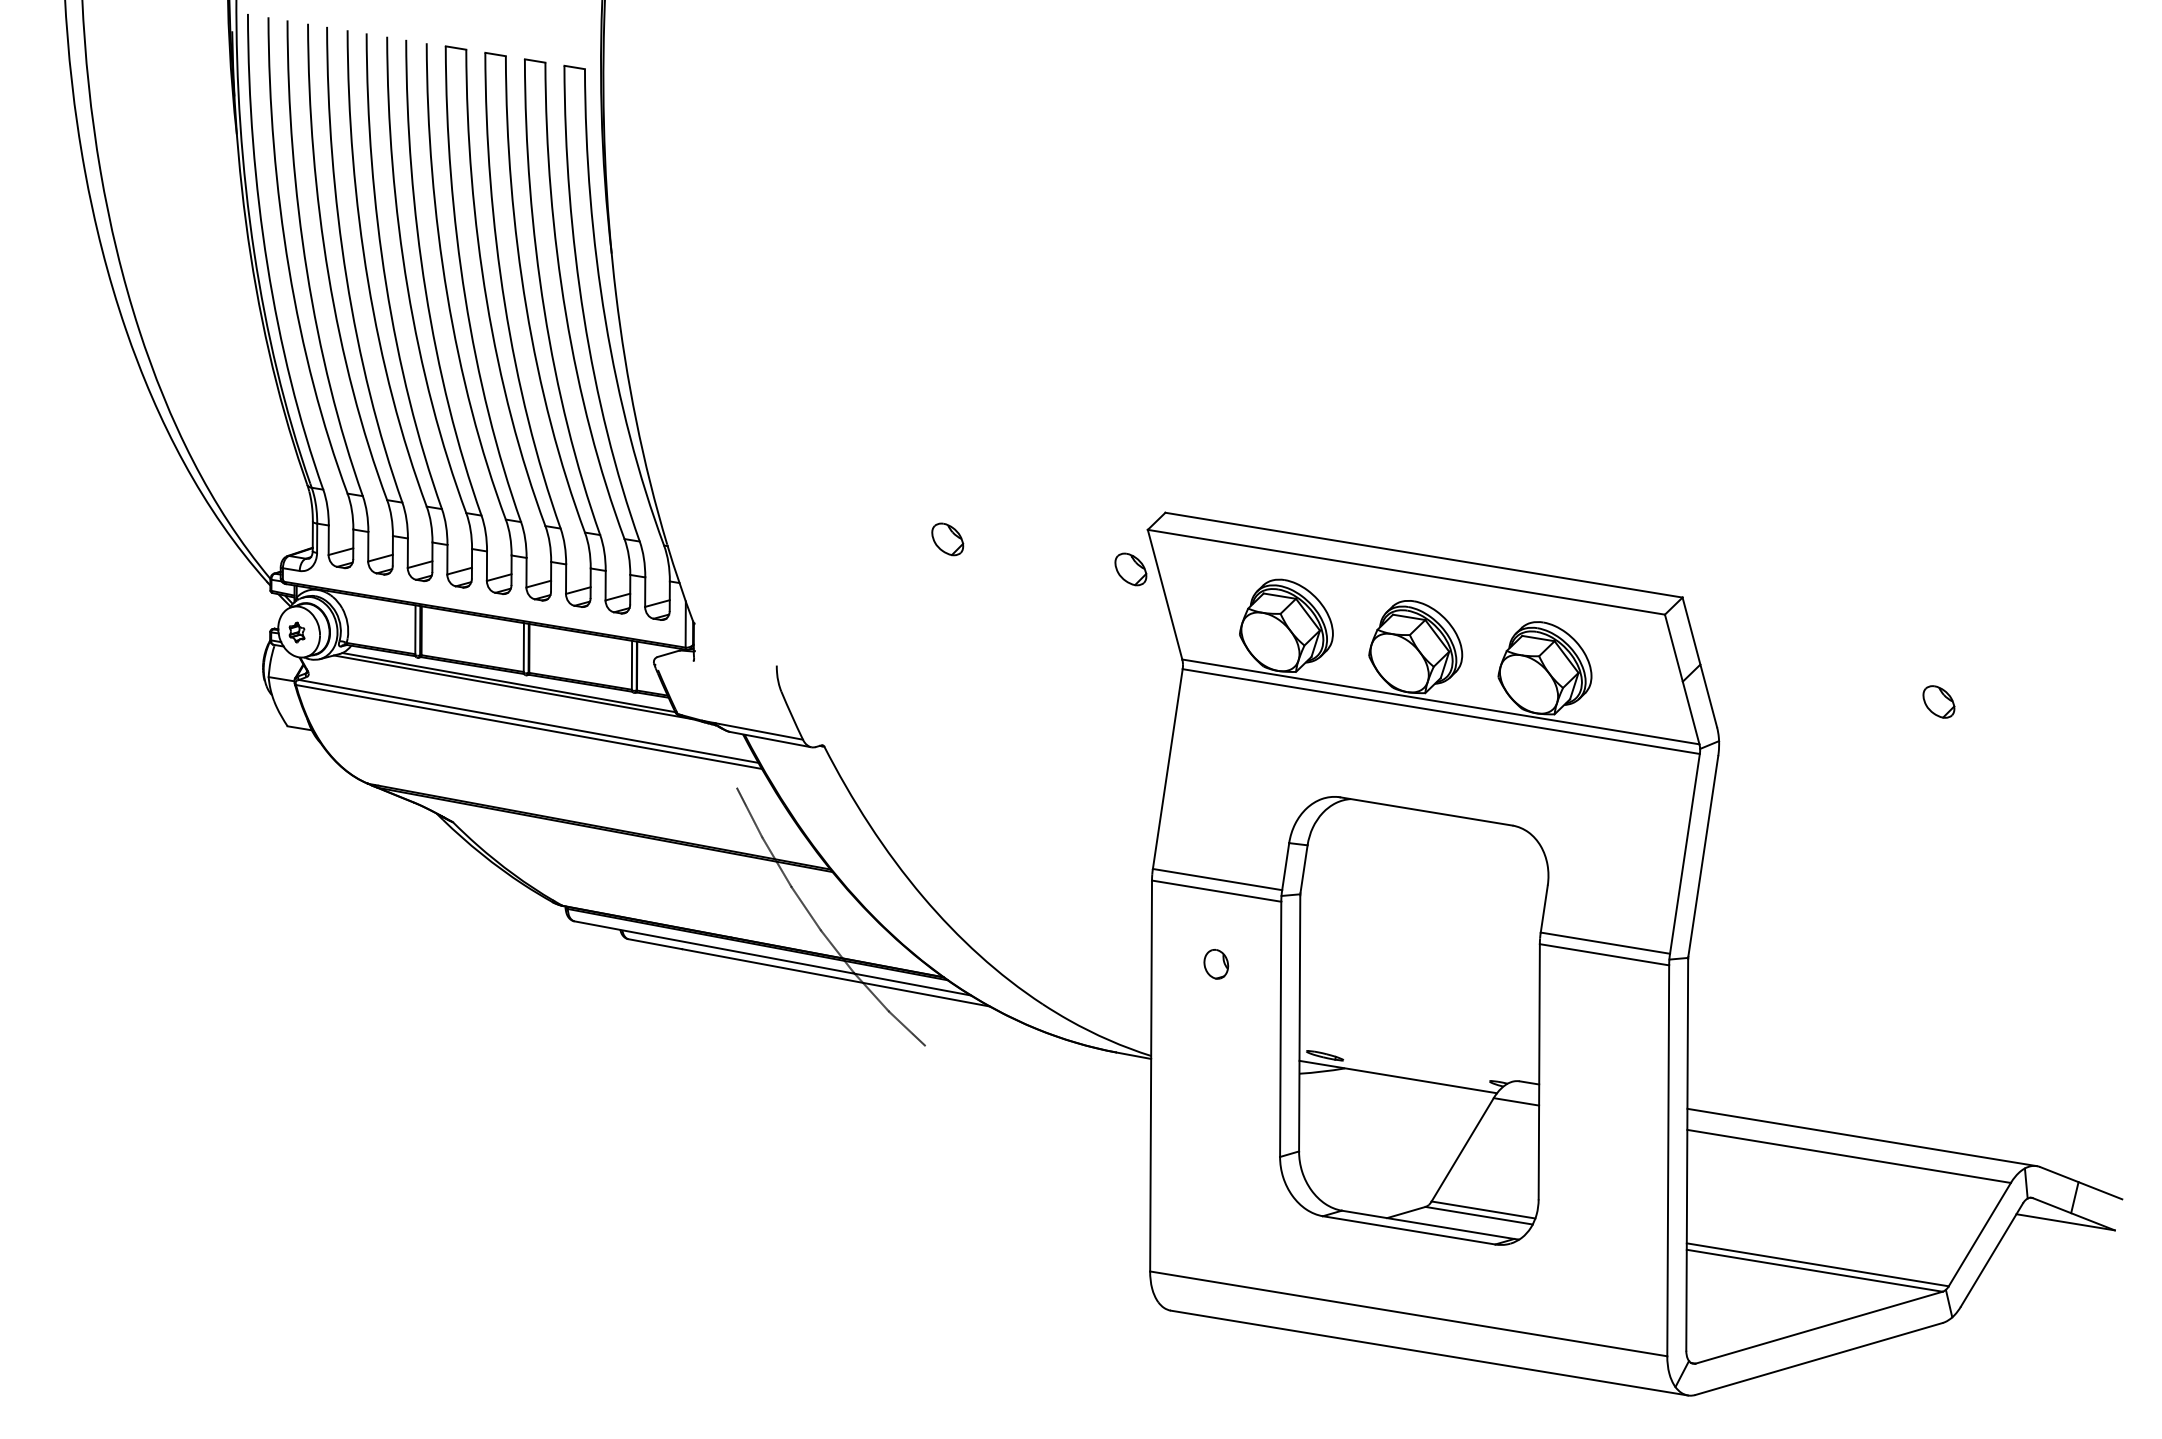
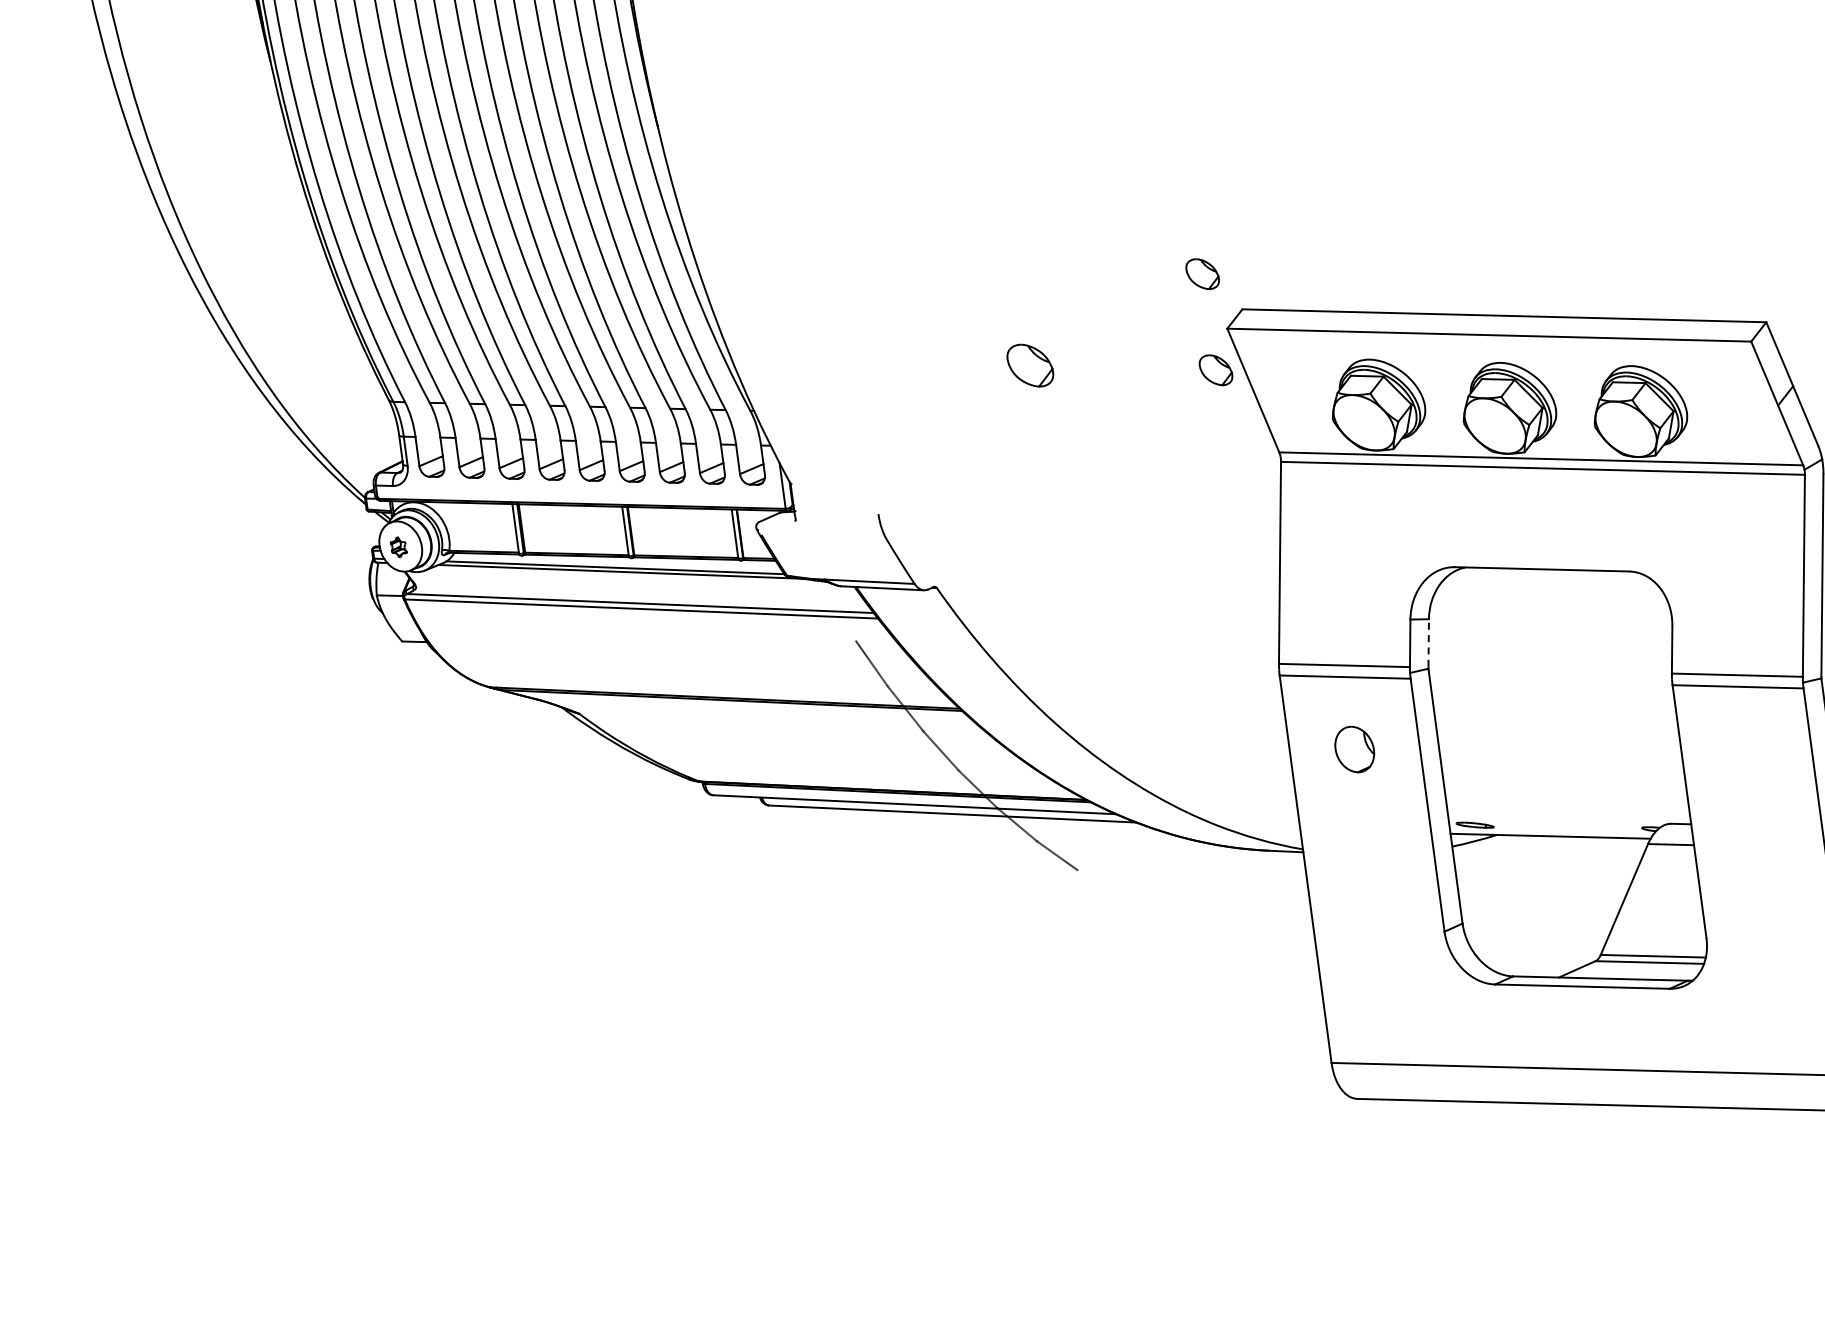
part: (1130, 472) -> (1202, 274), added
part: (947, 539) -> (1030, 365), size x1.4
line: (1304, 868) -> (1429, 642), solid -> dashed
part: (1216, 964) -> (1355, 749), size x1.6

